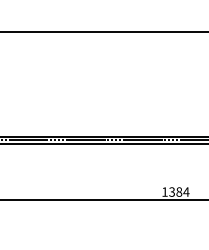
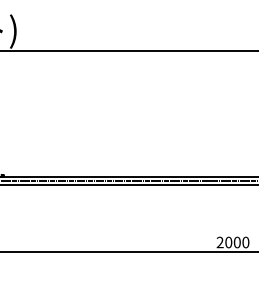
text: (175, 192) -> (232, 242), 1384 -> 2000

